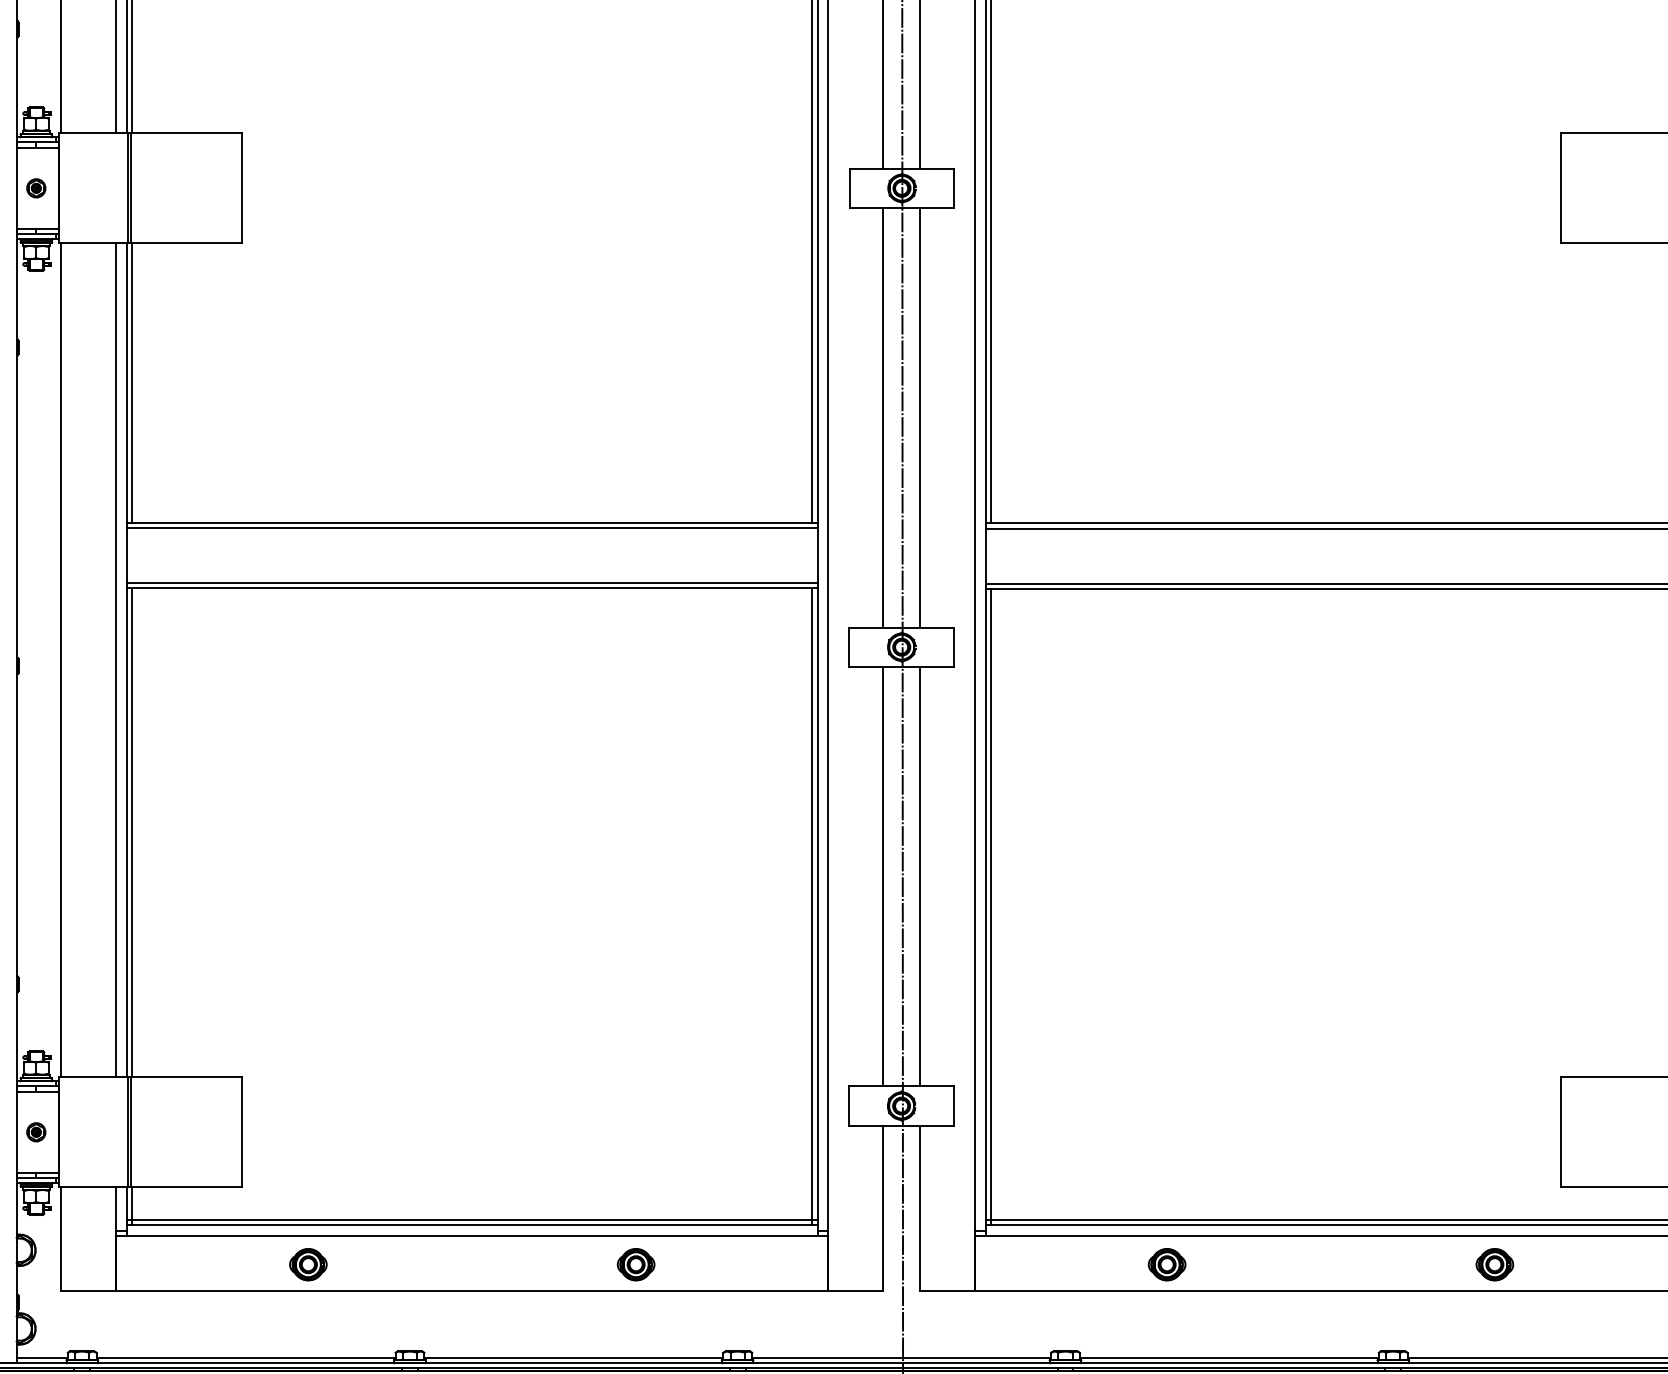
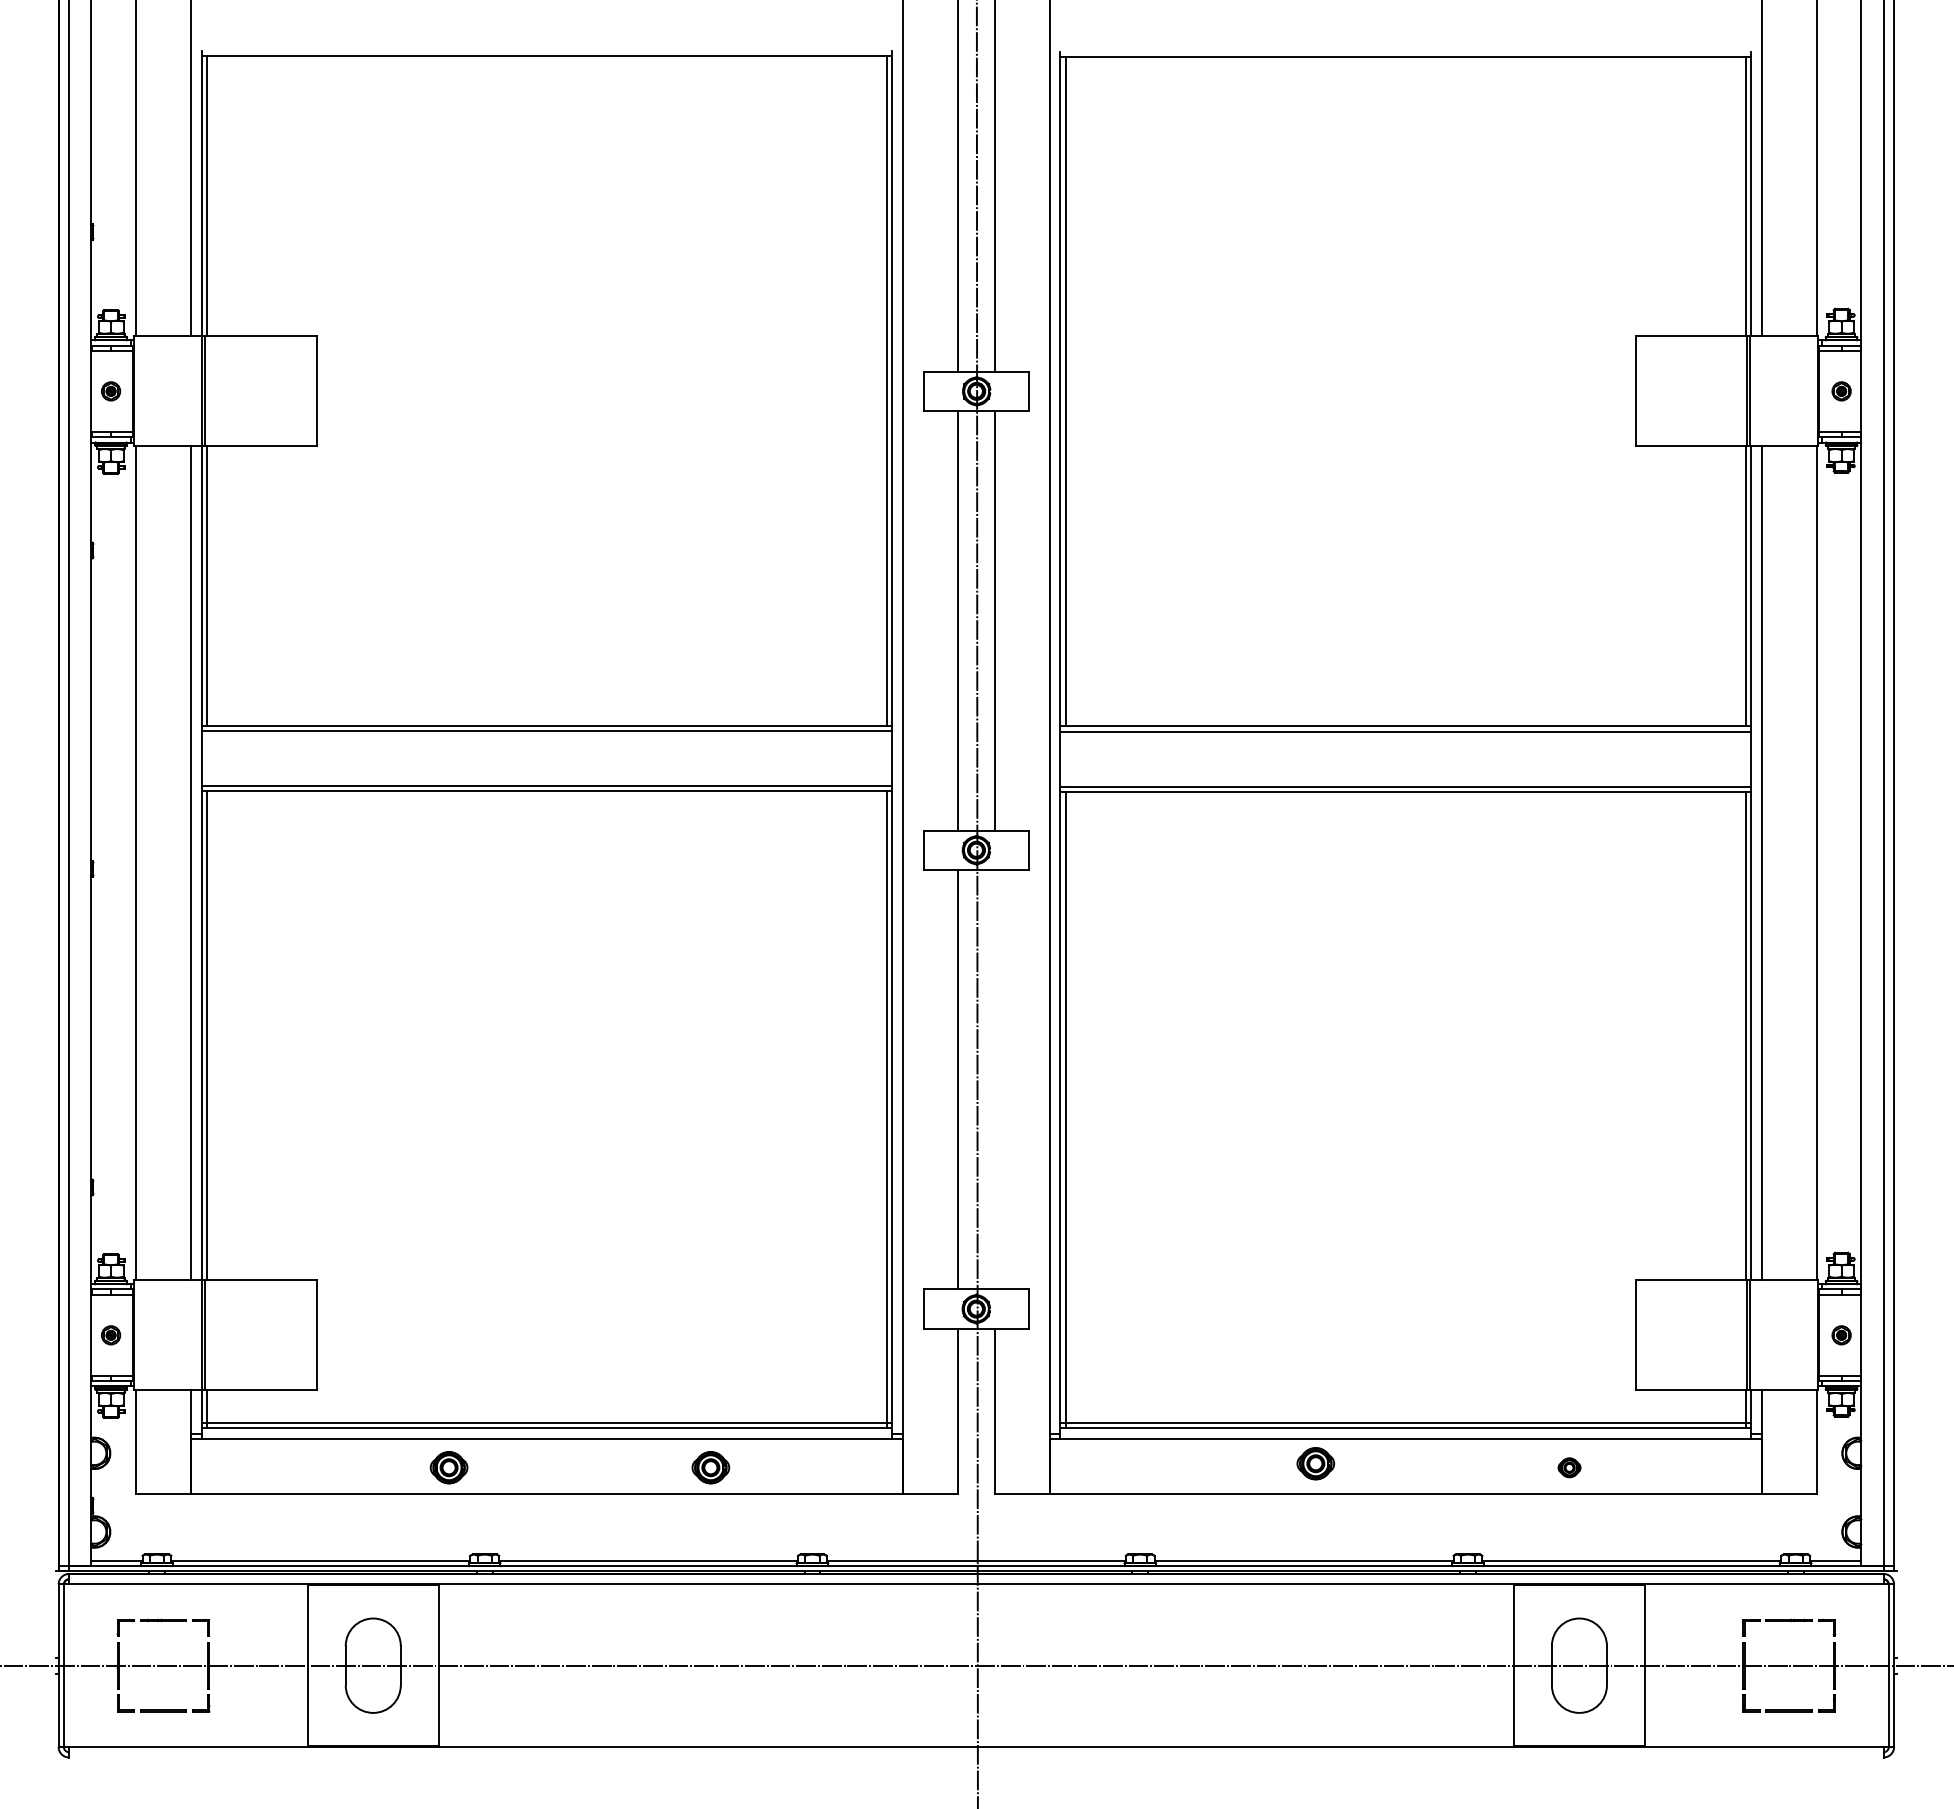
line: (919, 876) -> (994, 1079), removed
part: (307, 1264) -> (448, 1467), moved
part: (1166, 1264) -> (1315, 1463), moved
part: (1494, 1264) -> (1569, 1467), size x0.6

